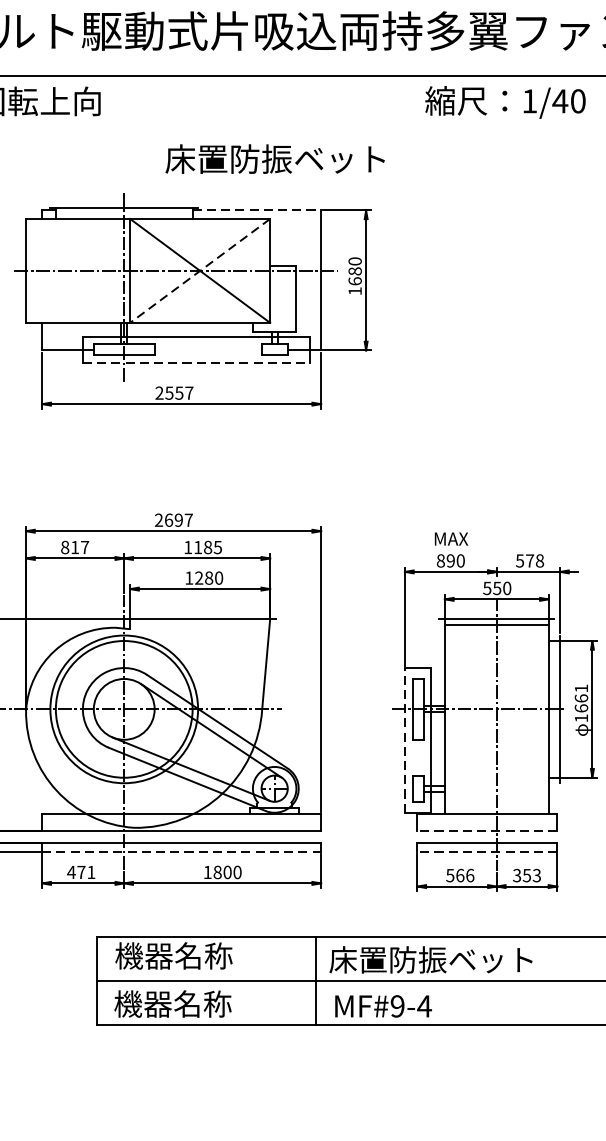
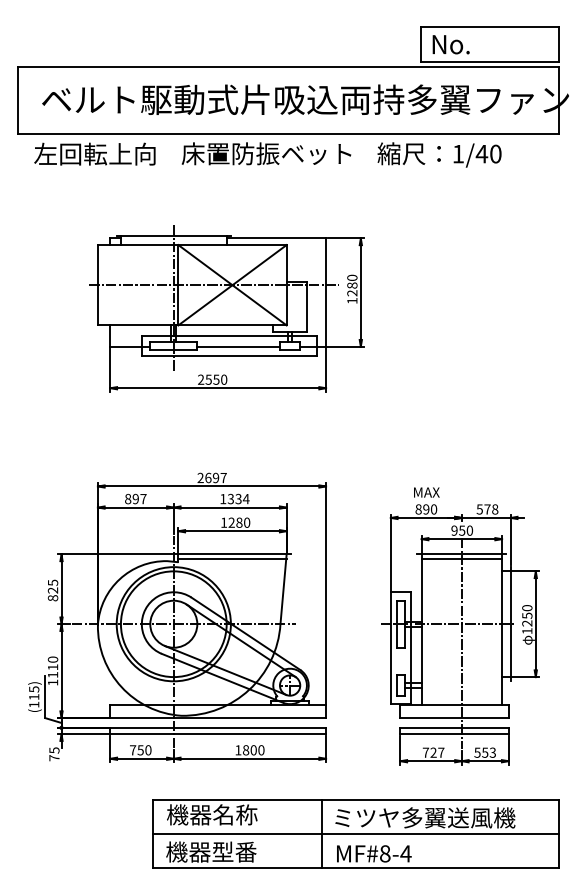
text: (505, 101) -> (439, 154), moved
text: (275, 158) -> (266, 153), moved
line: (257, 210) -> (276, 238), dashed -> solid
line: (200, 271) -> (232, 285), dashed -> solid
text: (355, 281) -> (352, 293), 1680 -> 1280
line: (207, 350) -> (238, 346), added
line: (196, 363) -> (229, 356), dashed -> solid
text: (189, 392) -> (224, 379), 2557 -> 2550
text: (74, 546) -> (135, 498), 817 -> 897
text: (207, 546) -> (238, 498), 1185 -> 1334
text: (487, 588) -> (454, 530), 550 -> 950
line: (200, 624) -> (232, 558), added
text: (581, 698) -> (527, 615), 1661 -> 1250
line: (404, 740) -> (390, 648), dashed -> solid
line: (487, 831) -> (454, 718), dashed -> solid
line: (182, 852) -> (218, 734), dashed -> solid
line: (487, 852) -> (454, 734), dashed -> solid
text: (81, 872) -> (140, 750), 471 -> 750
text: (460, 875) -> (433, 752), 566 -> 727
text: (517, 875) -> (477, 752), 353 -> 553
text: (447, 959) -> (423, 817), 床置防振ベット -> ミツヤ多翼送風機
text: (202, 1003) -> (234, 851), 機器名称 -> 機器型番
text: (398, 1005) -> (385, 853), MF#9-4 -> MF#8-4

